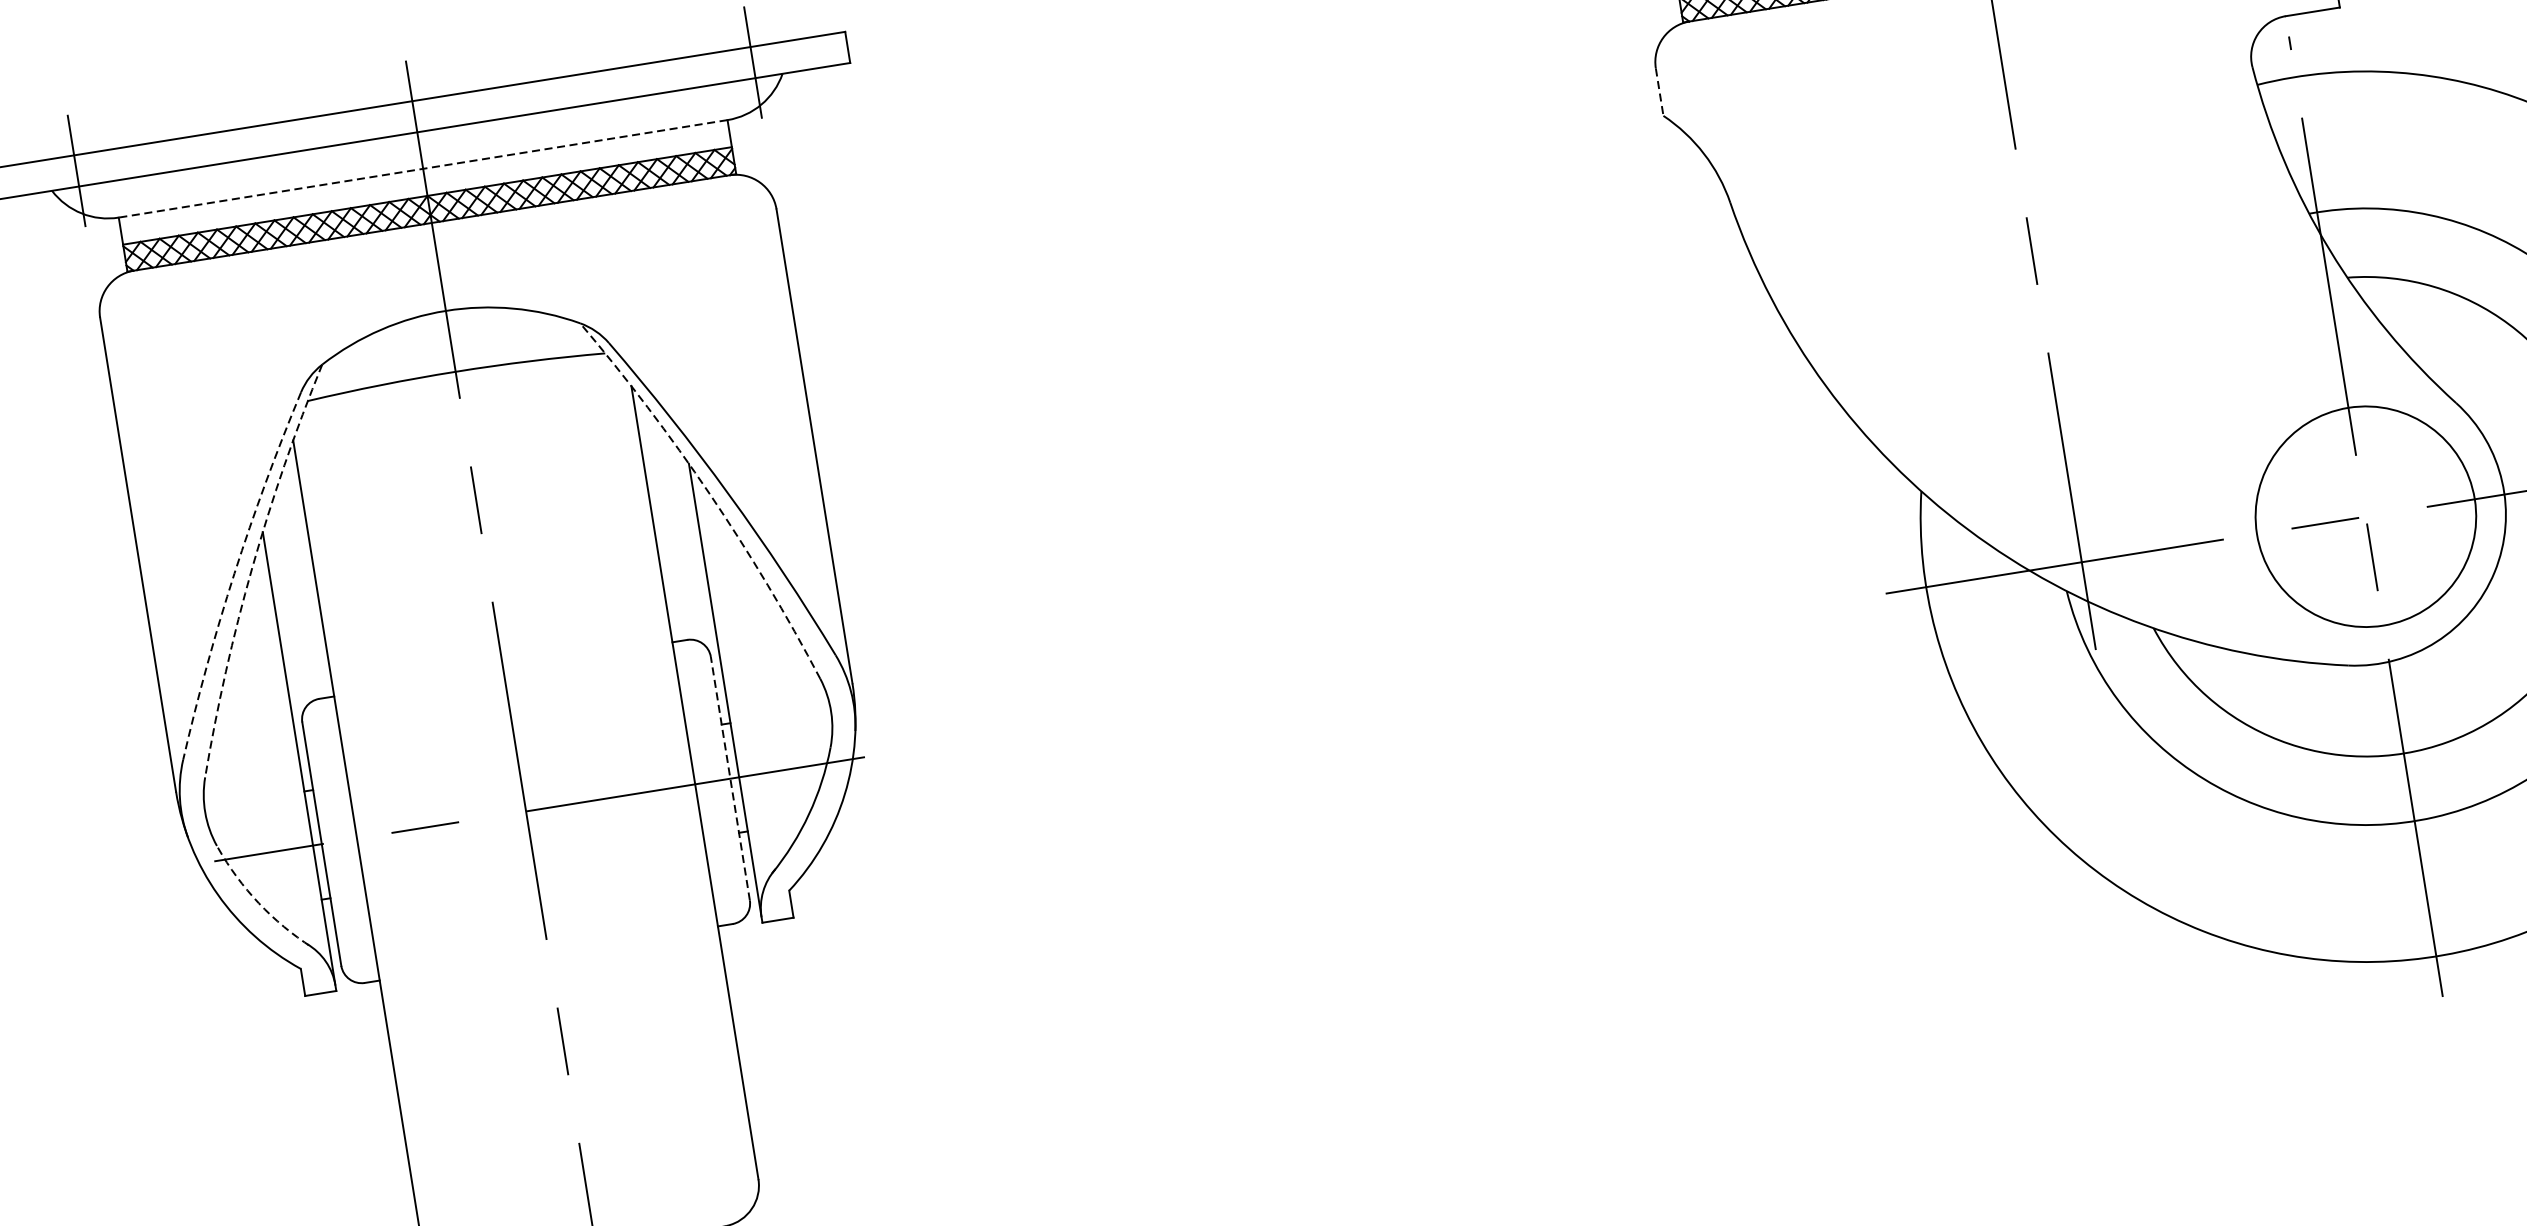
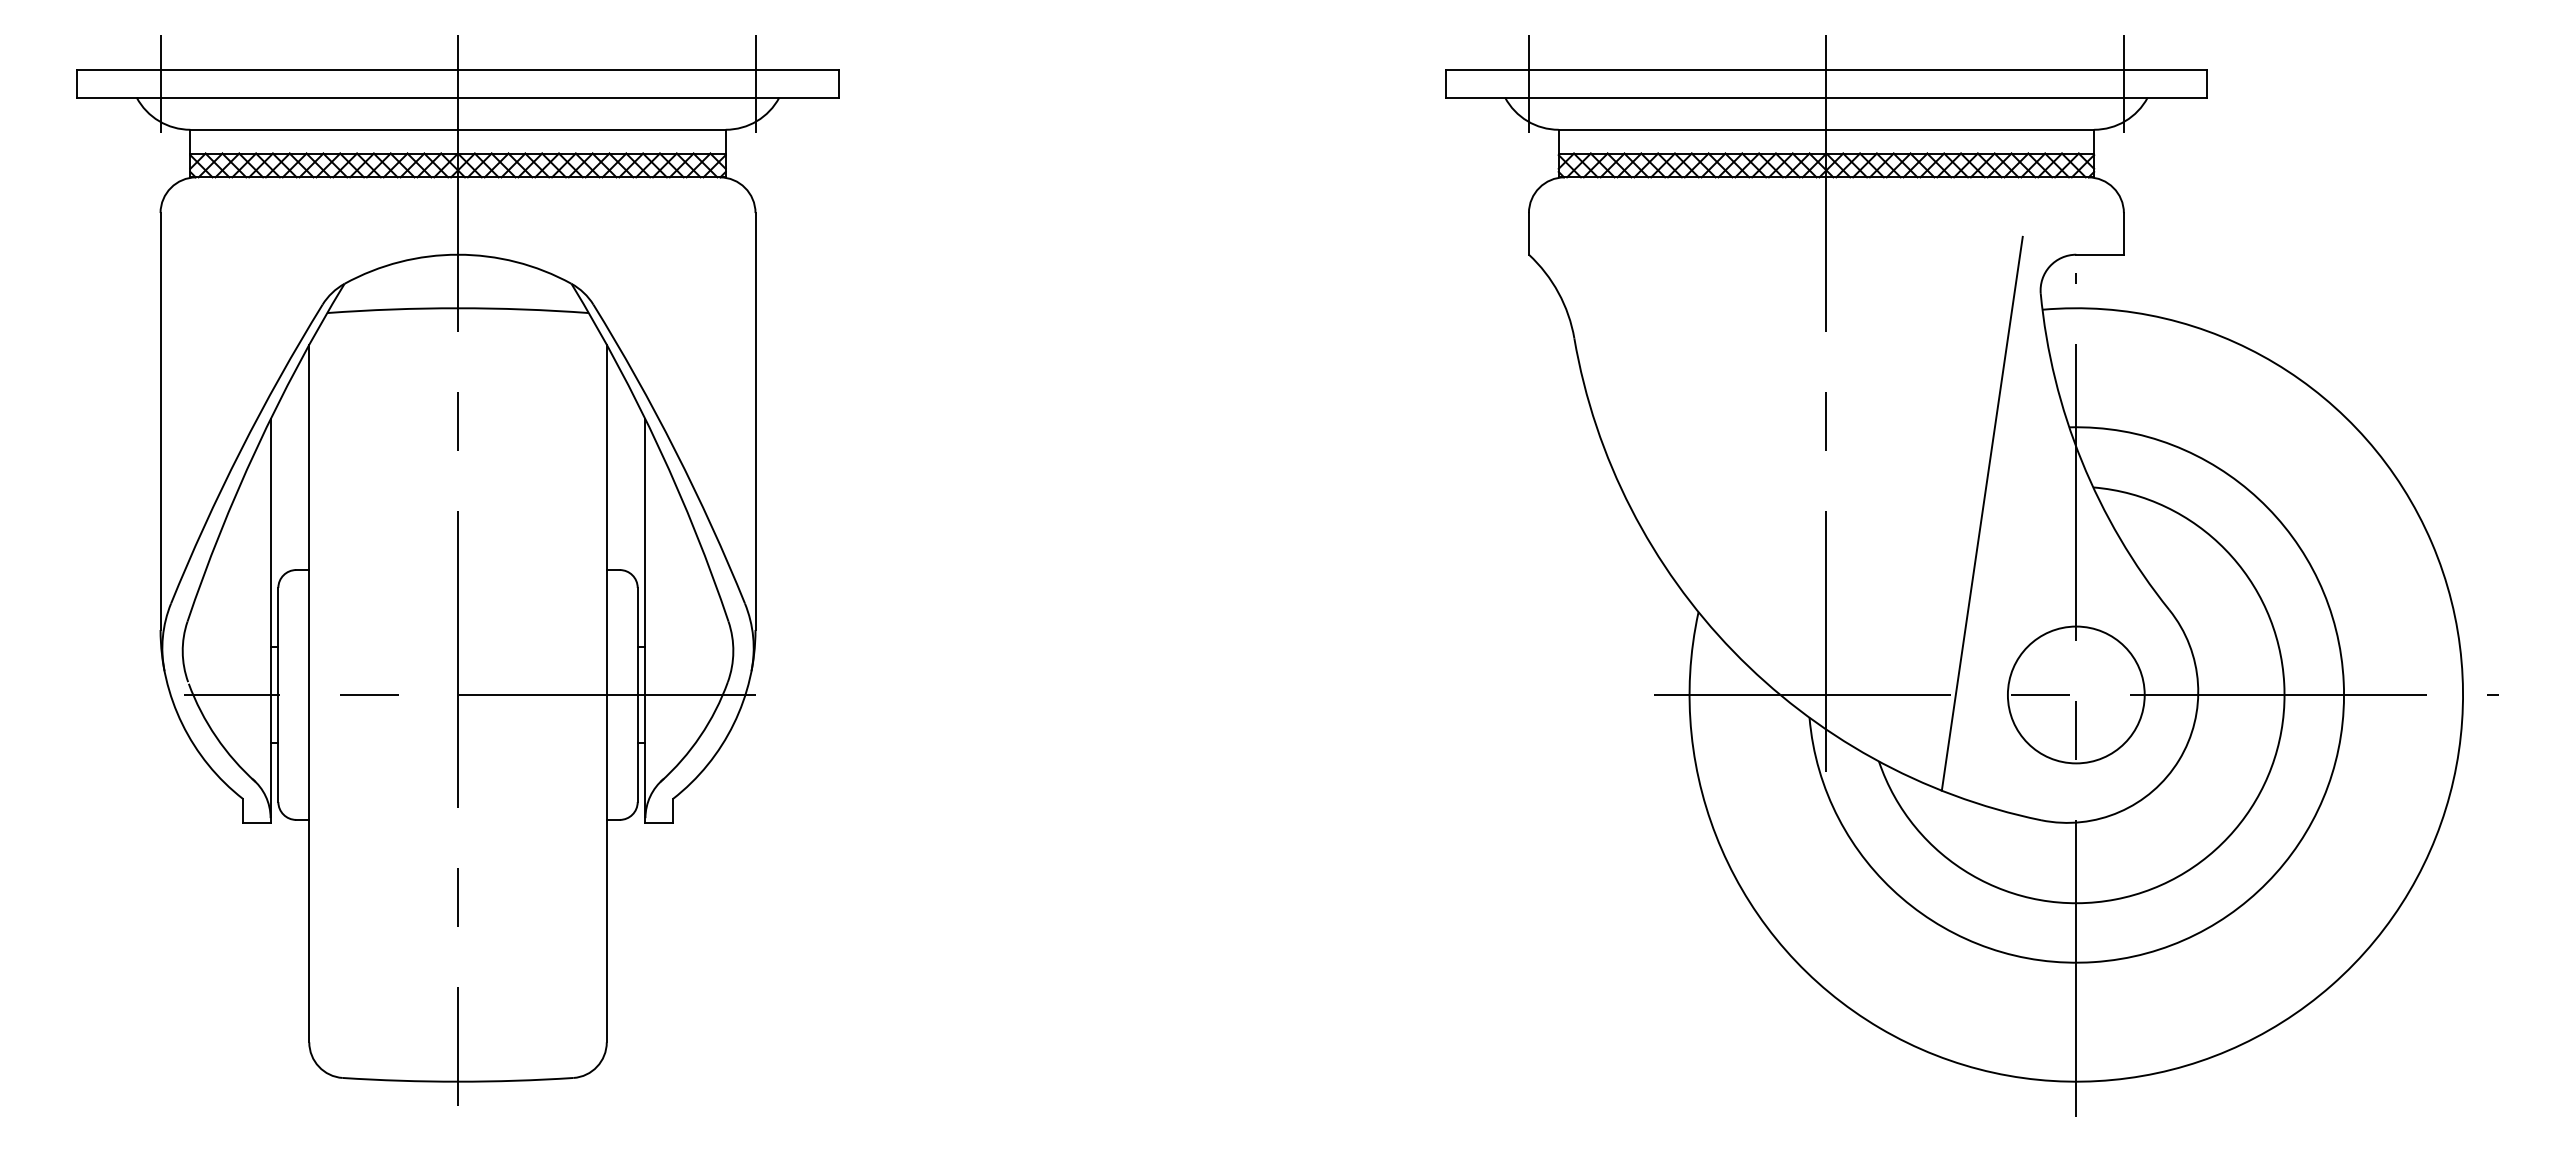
line: (1659, 91) -> (1528, 233), dashed -> solid
line: (423, 168) -> (458, 129), dashed -> solid
line: (2225, 327) -> (1981, 513), added
arc: (710, 494) -> (659, 448), dashed -> solid
circle: (2364, 516) -> (2075, 694), size x0.71
arc: (252, 567) -> (256, 448), dashed -> solid
arc: (234, 573) -> (240, 450), dashed -> solid
line: (730, 778) -> (637, 694), dashed -> solid
arc: (259, 903) -> (216, 737), dashed -> solid

